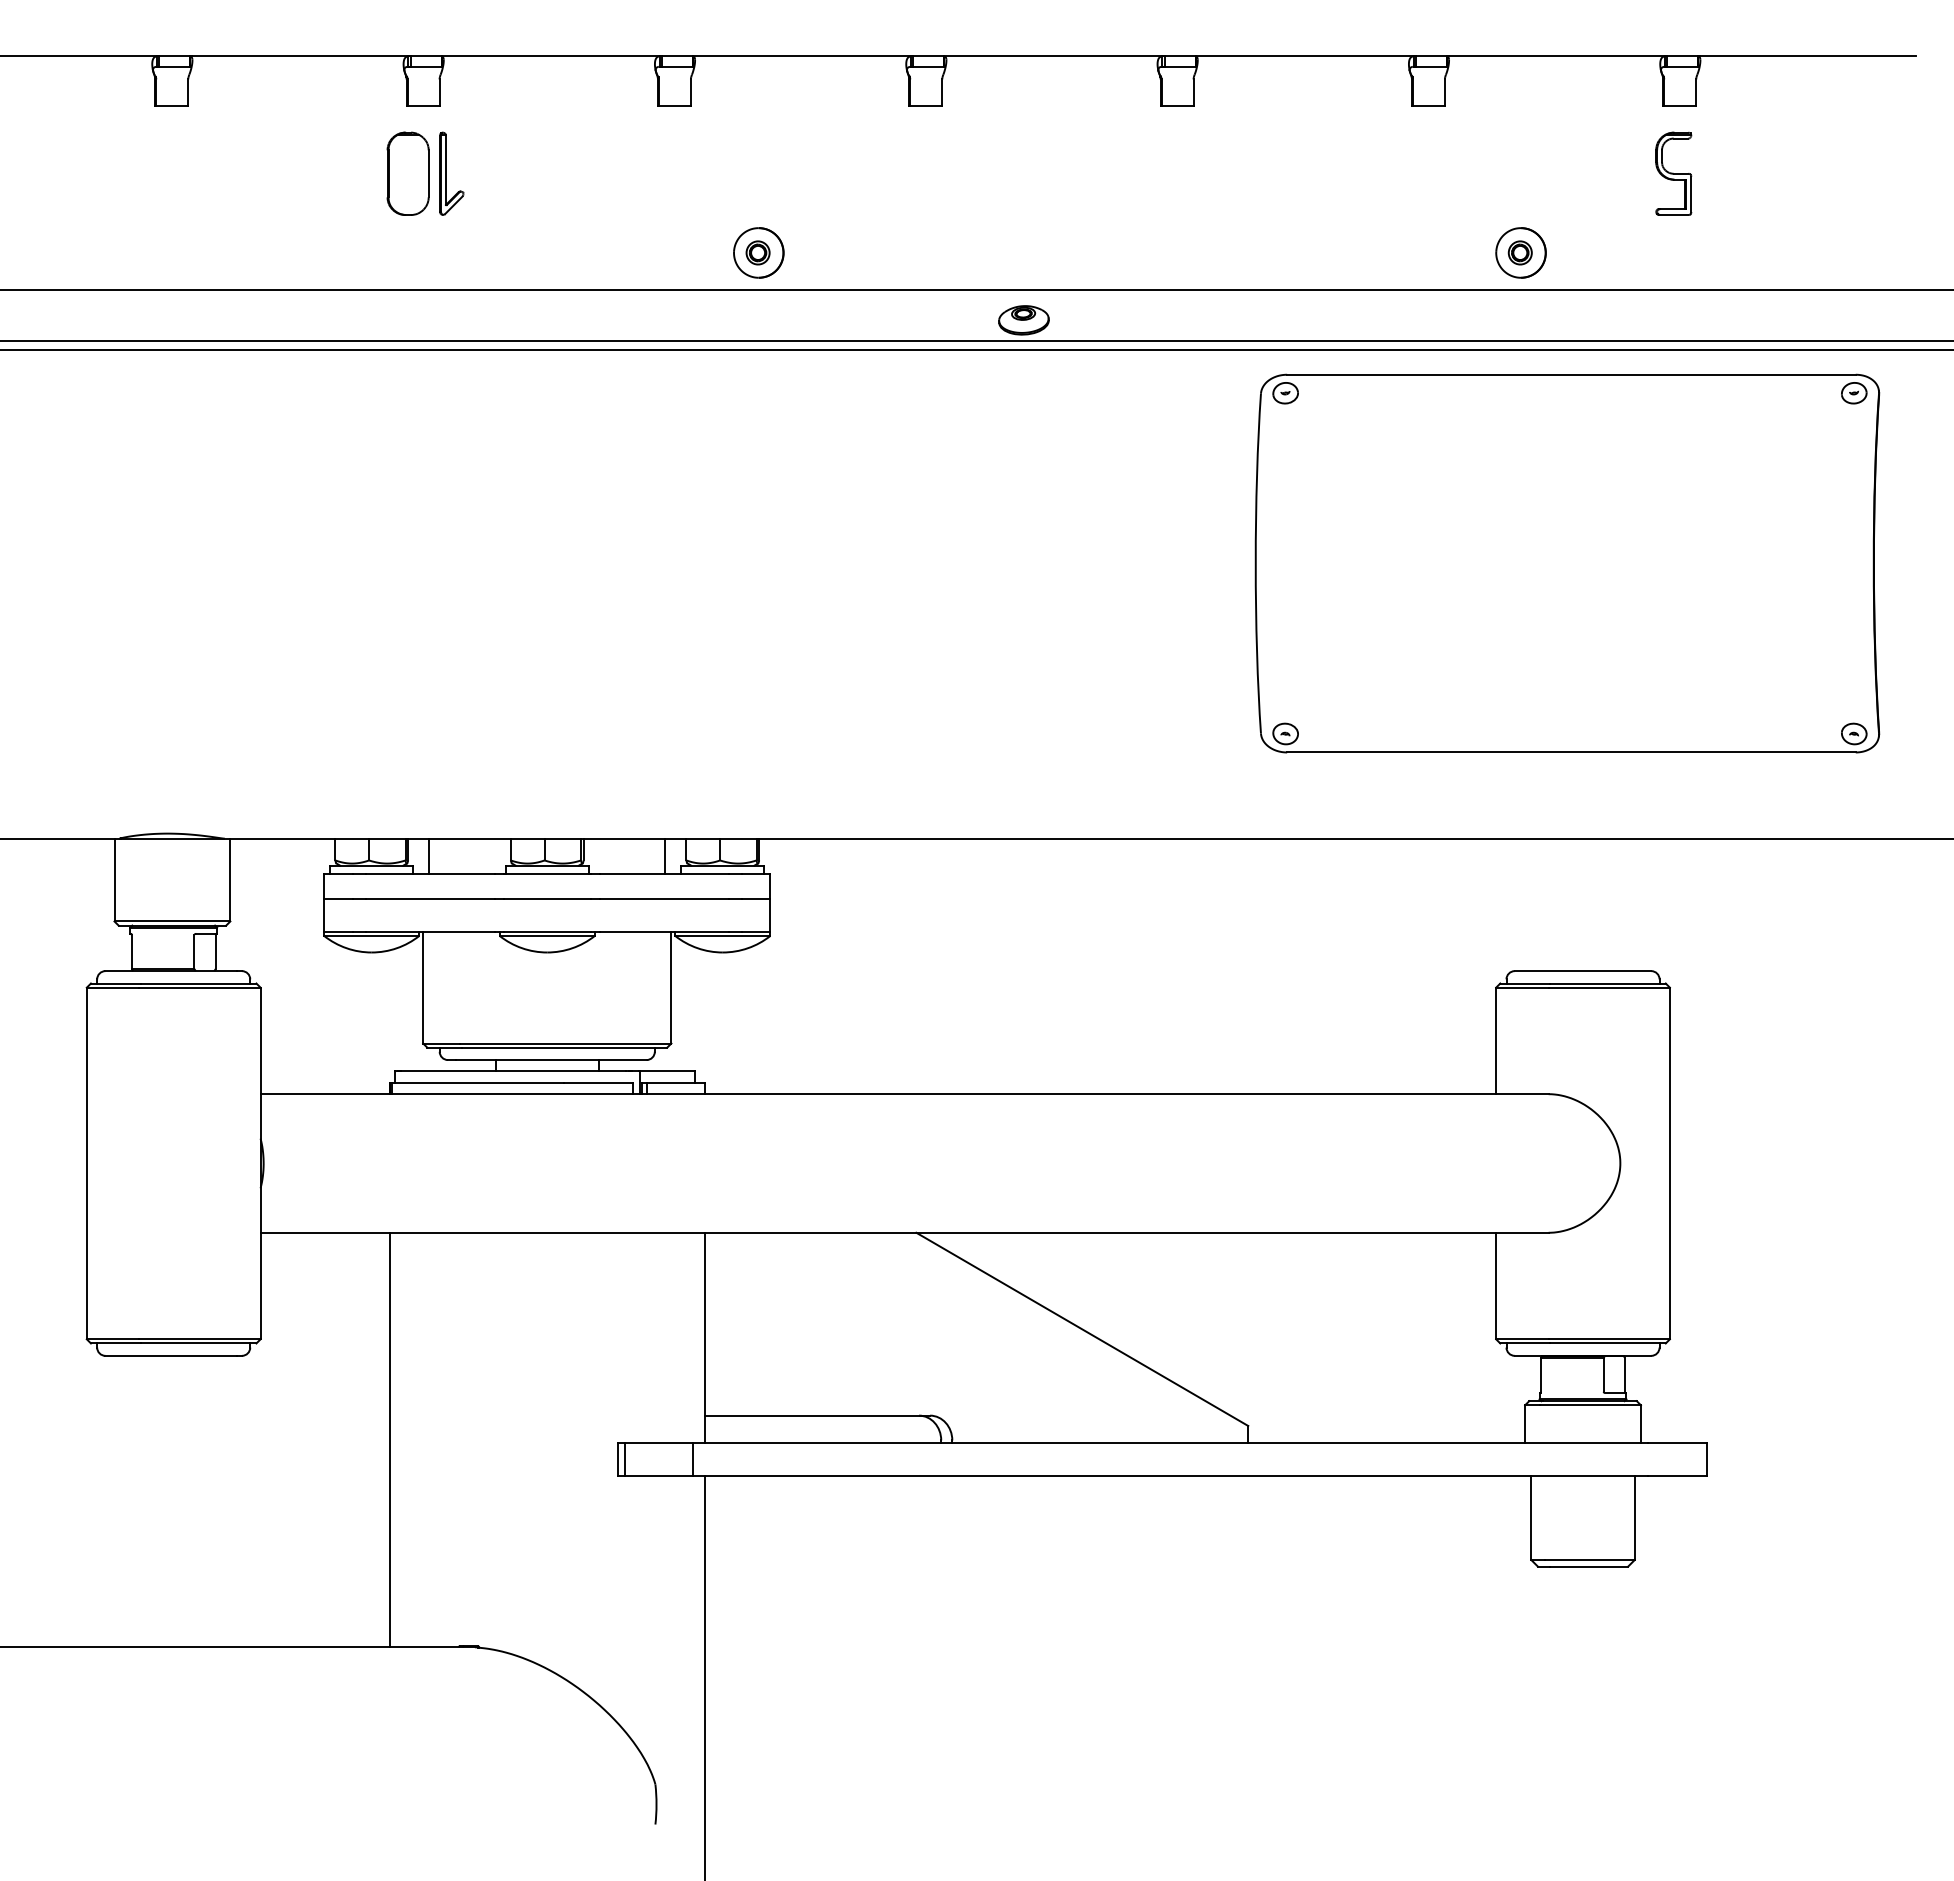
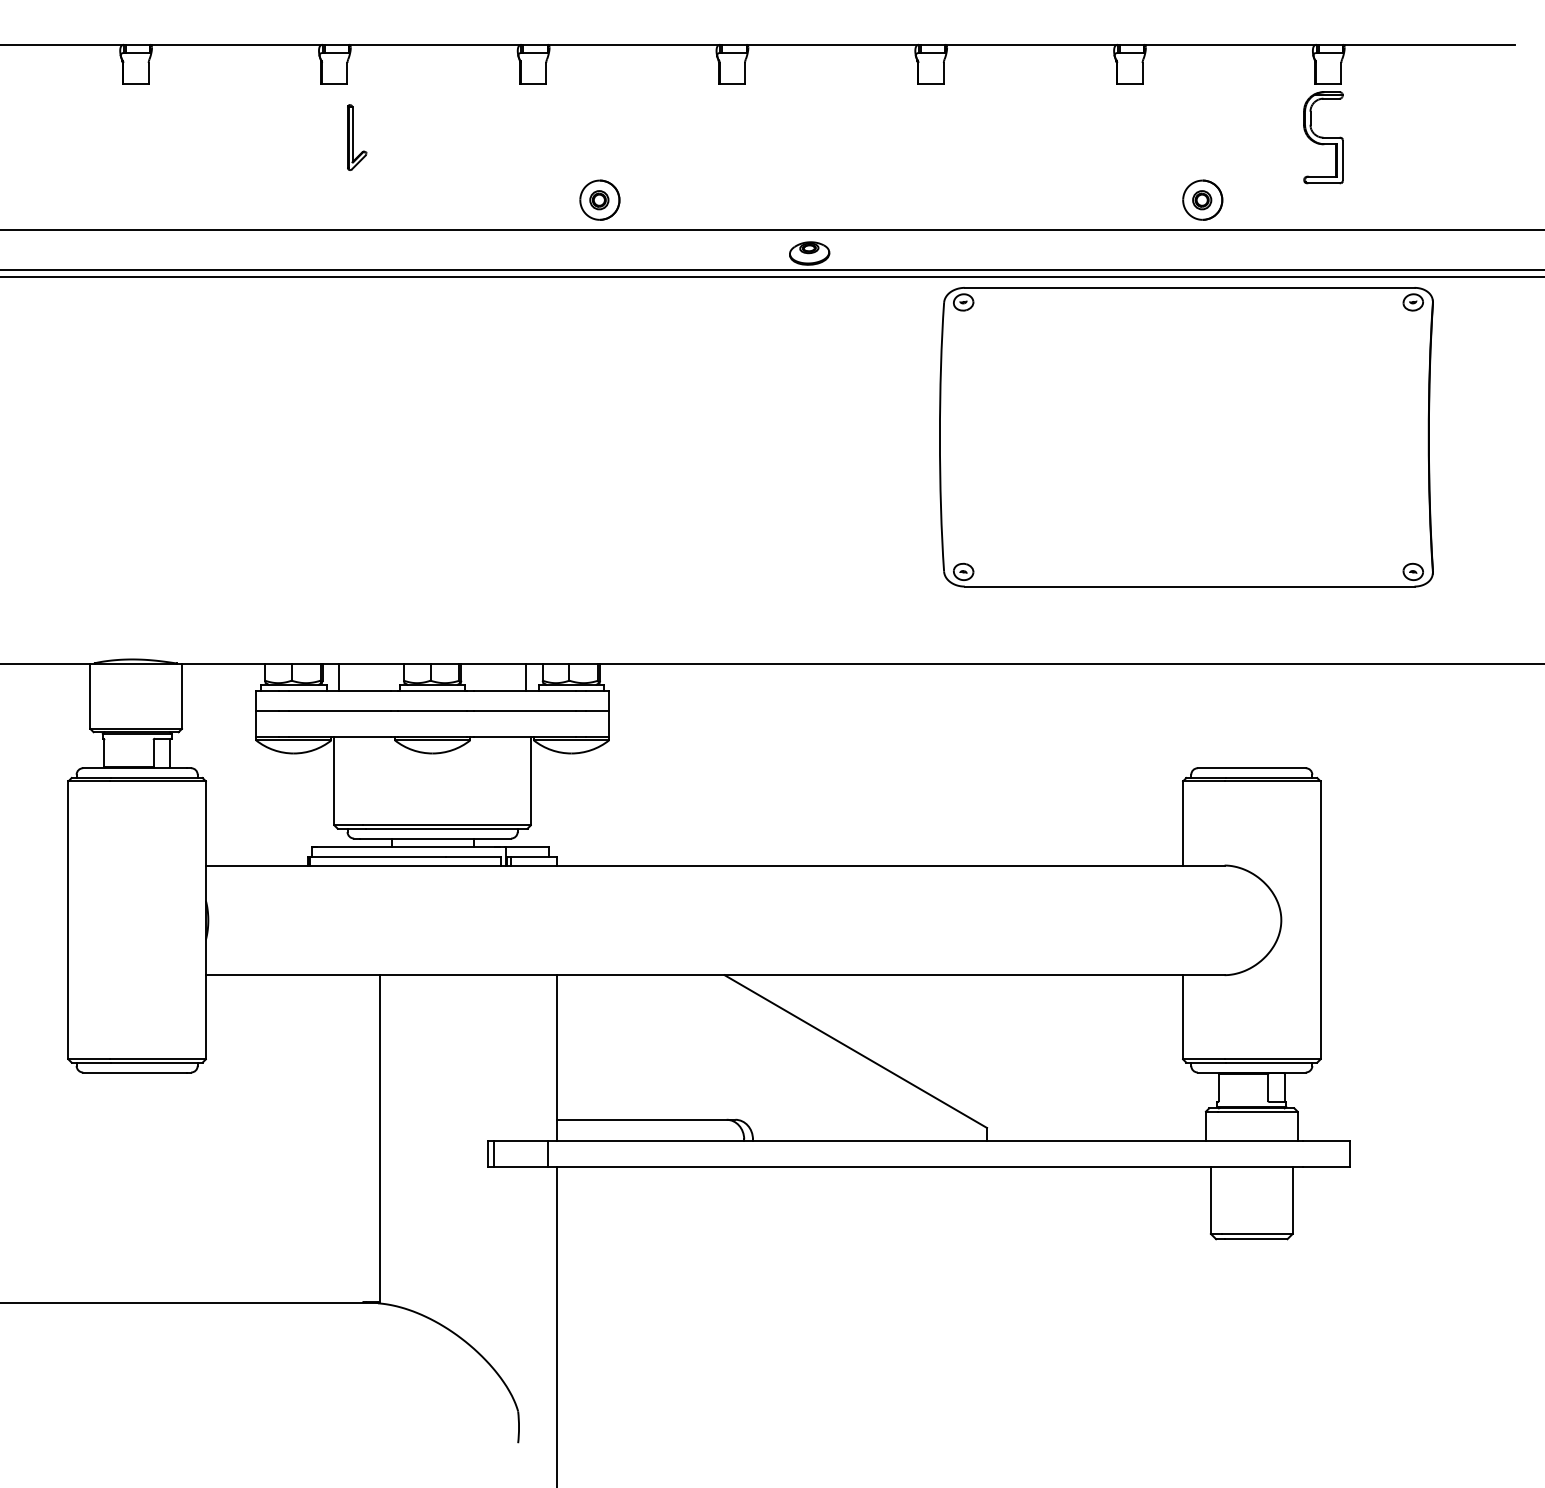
part: (407, 173) -> (322, 137), removed
part: (1673, 173) -> (1323, 137), size x1.4
part: (1567, 563) -> (1186, 437), moved
line: (390, 1439) -> (380, 1138), moved

